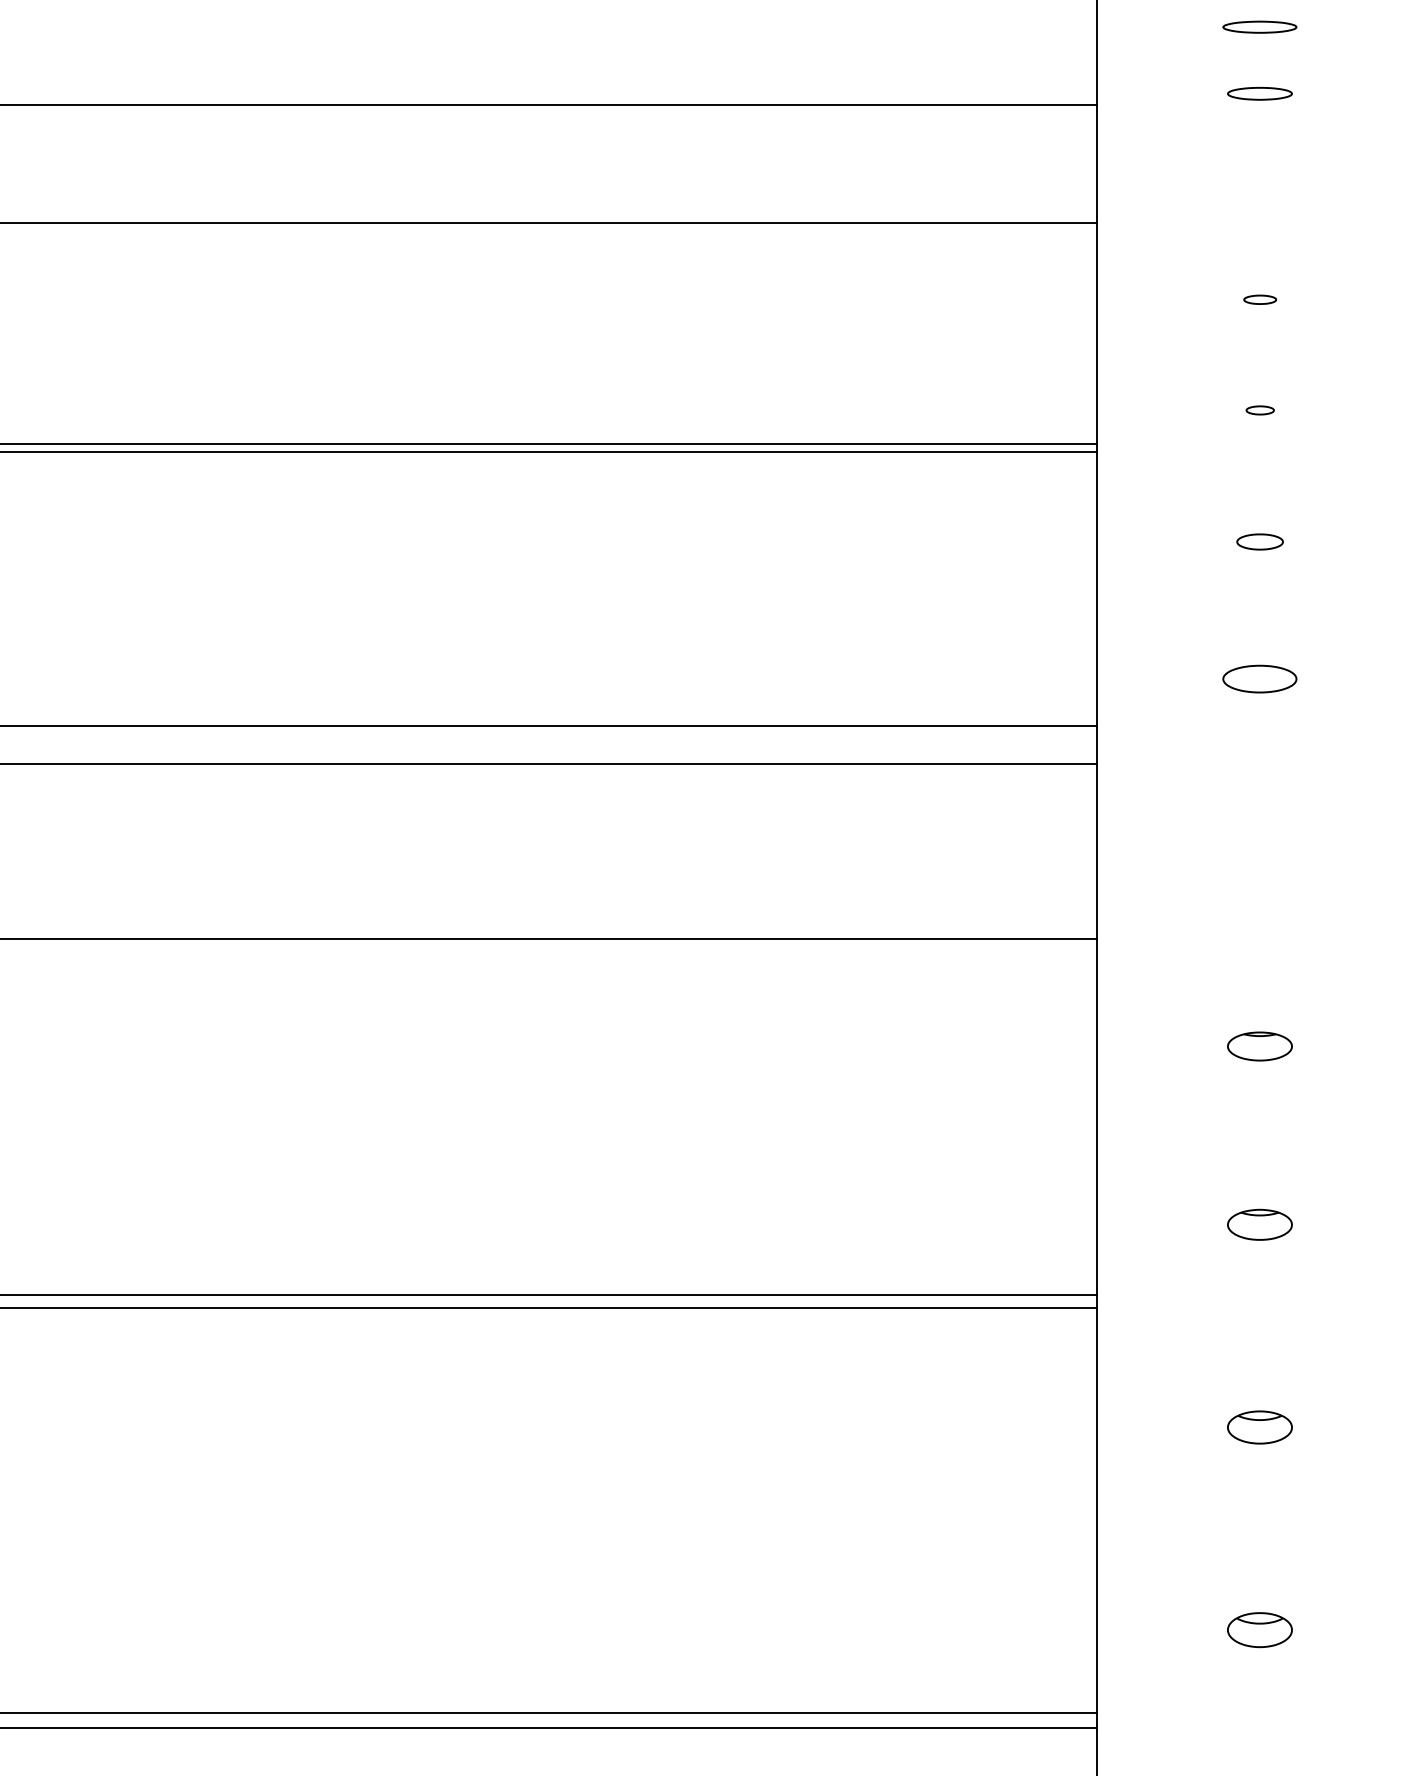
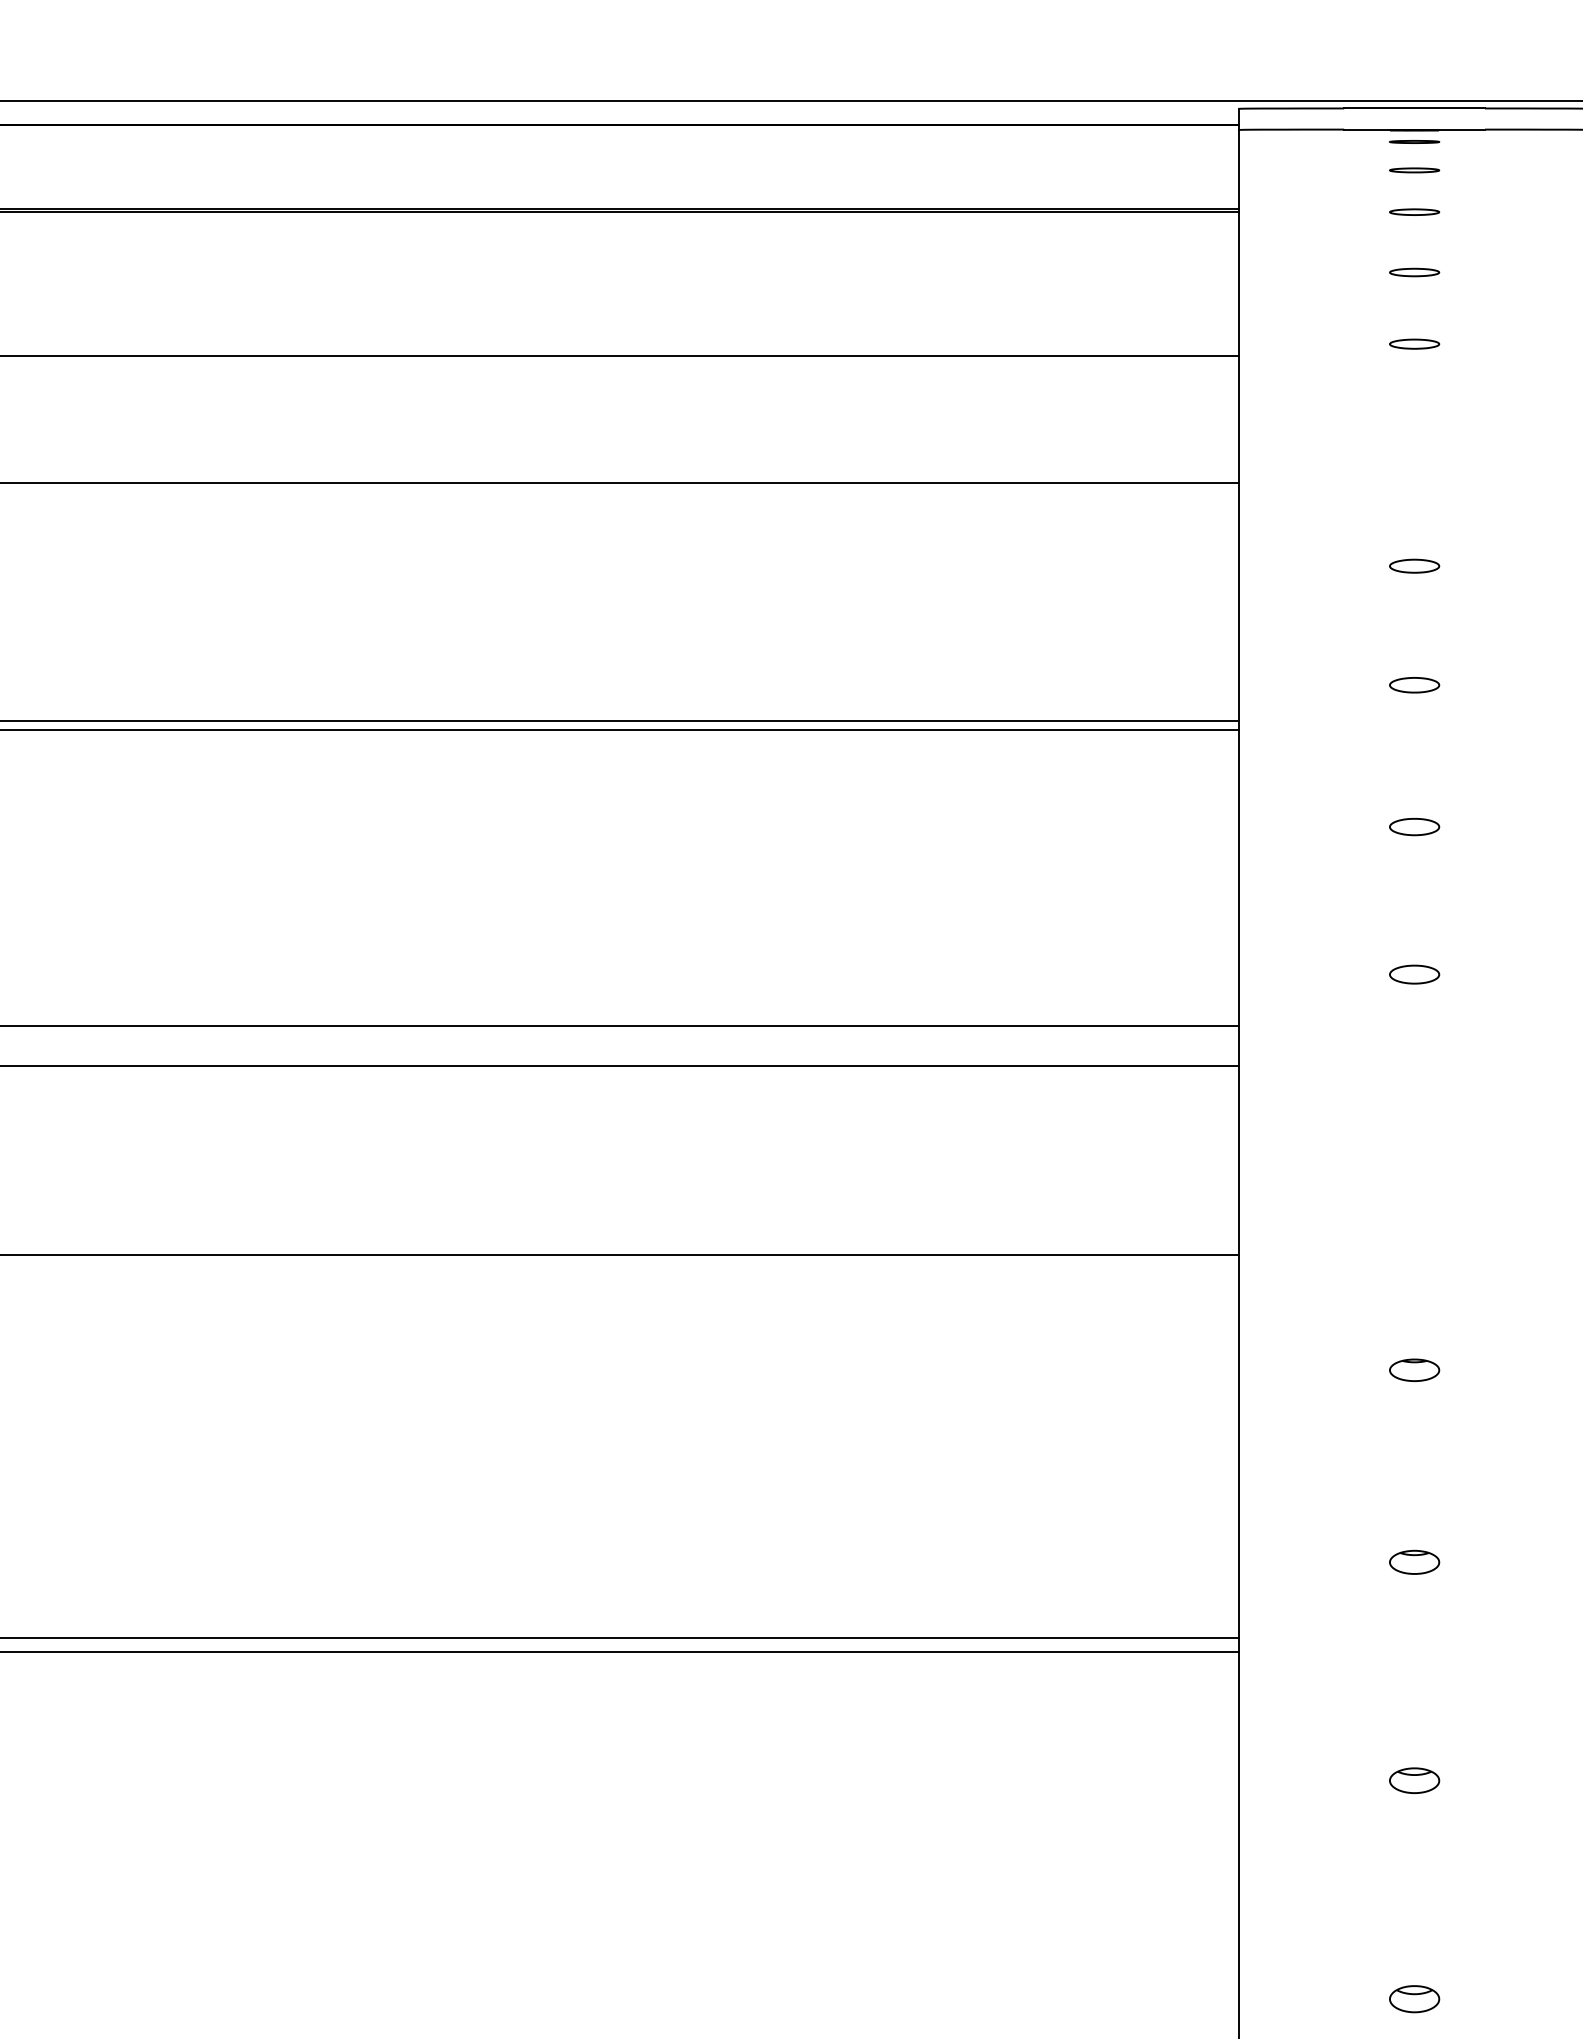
part: (1260, 27) -> (1414, 272), size x0.62
part: (1260, 93) -> (1414, 343), size x0.71
part: (1260, 299) -> (1414, 565), size x1.43
part: (1260, 410) -> (1414, 685), size x1.67
part: (1260, 678) -> (1414, 974), size x0.62
part: (1260, 1045) -> (1414, 1369), size x0.71
part: (1260, 1223) -> (1414, 1561), size x0.71
part: (1260, 1427) -> (1414, 1780), size x0.71
part: (1260, 1630) -> (1414, 1999), size x0.71

